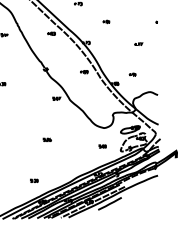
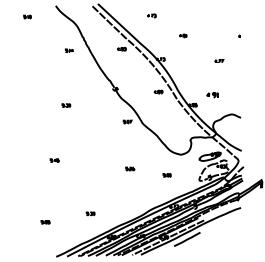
part: (132, 74) -> (212, 94), size x1.6
part: (47, 139) -> (130, 168), moved
part: (102, 146) -> (166, 175), moved
part: (34, 180) -> (90, 213), moved

